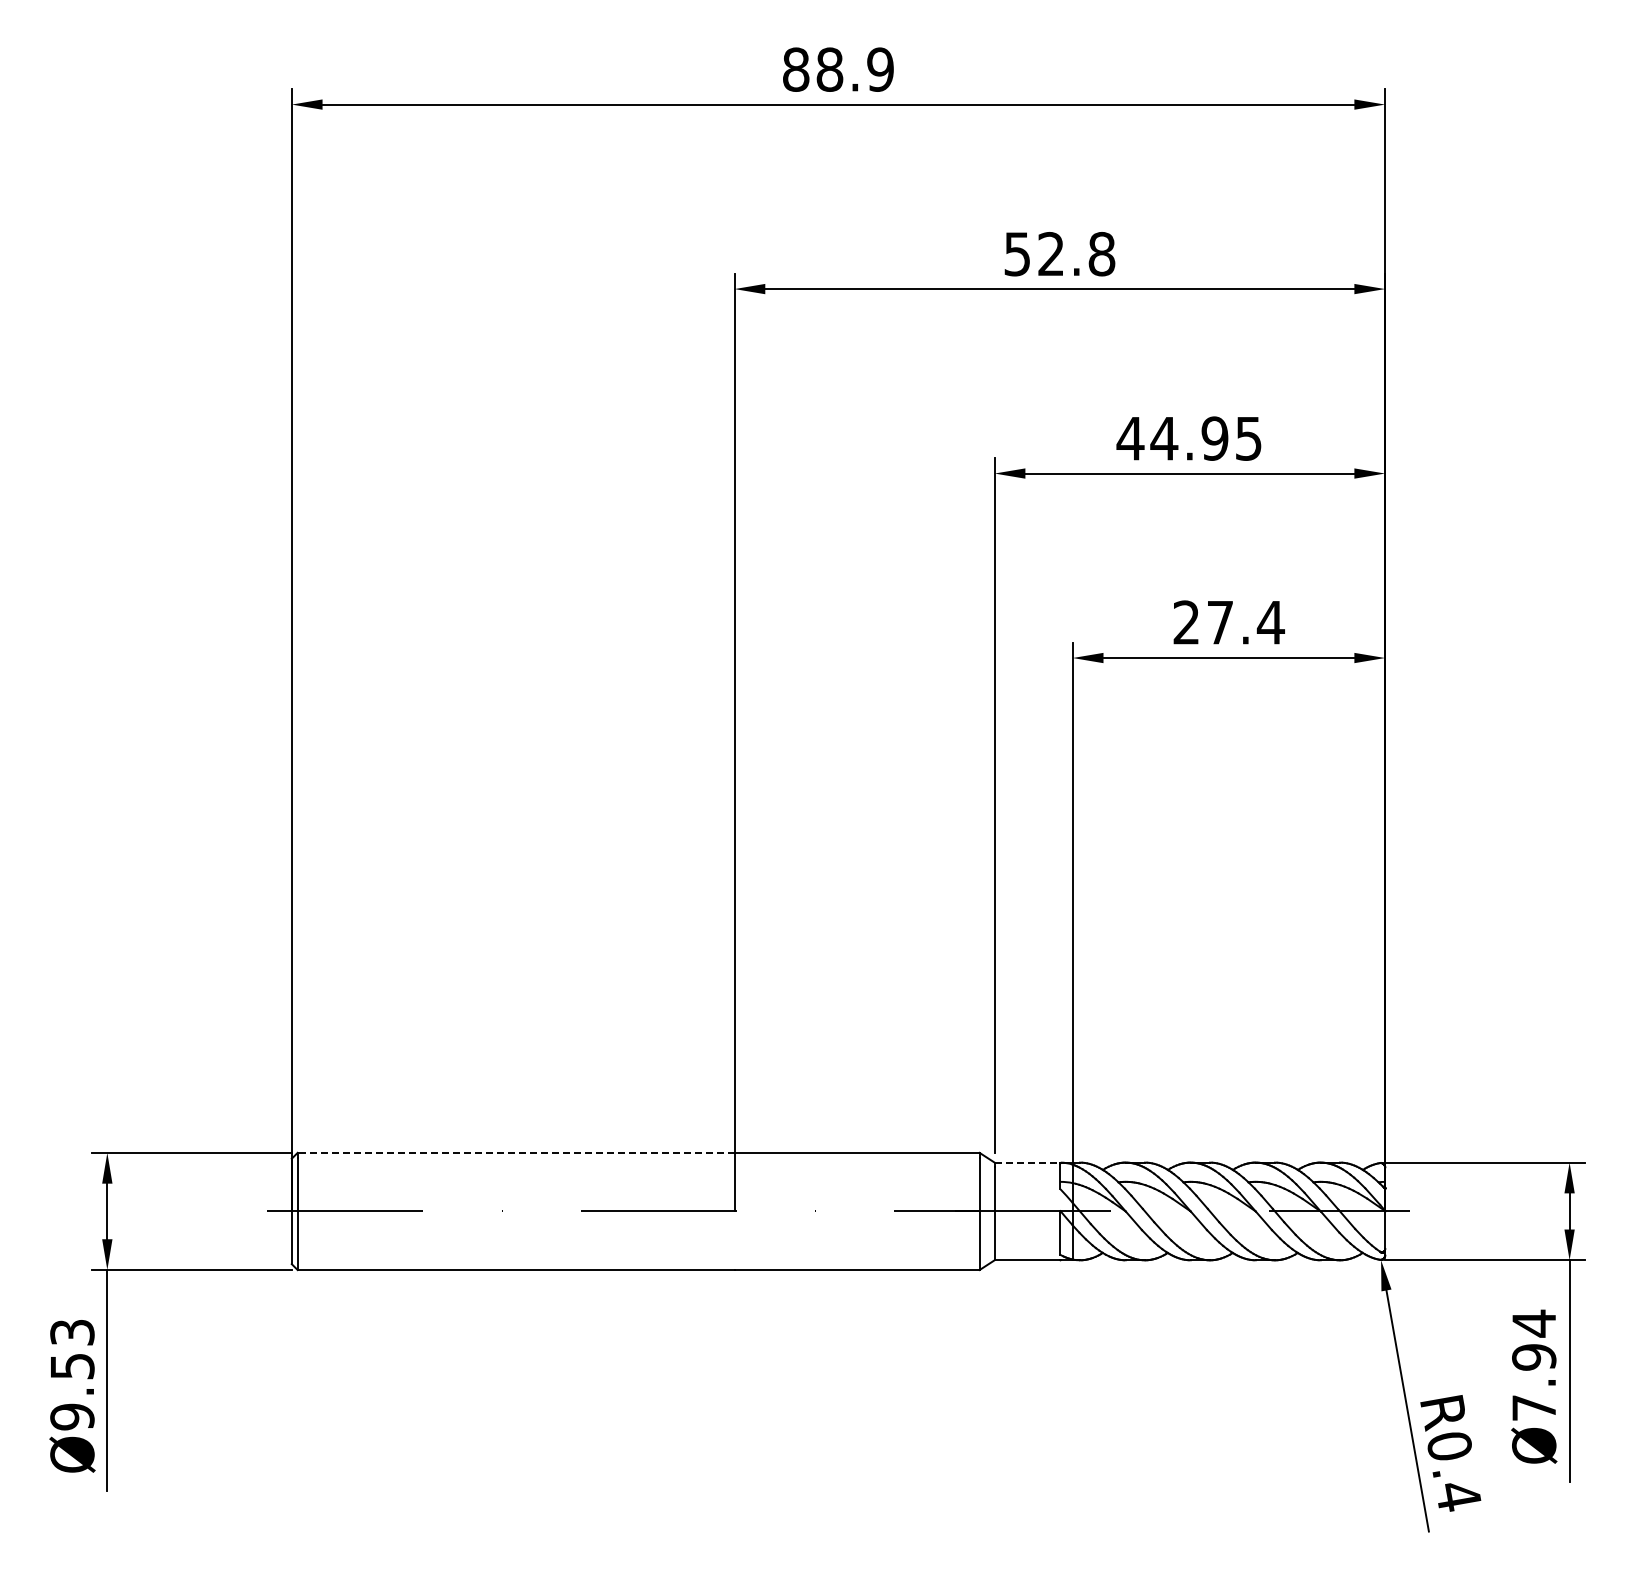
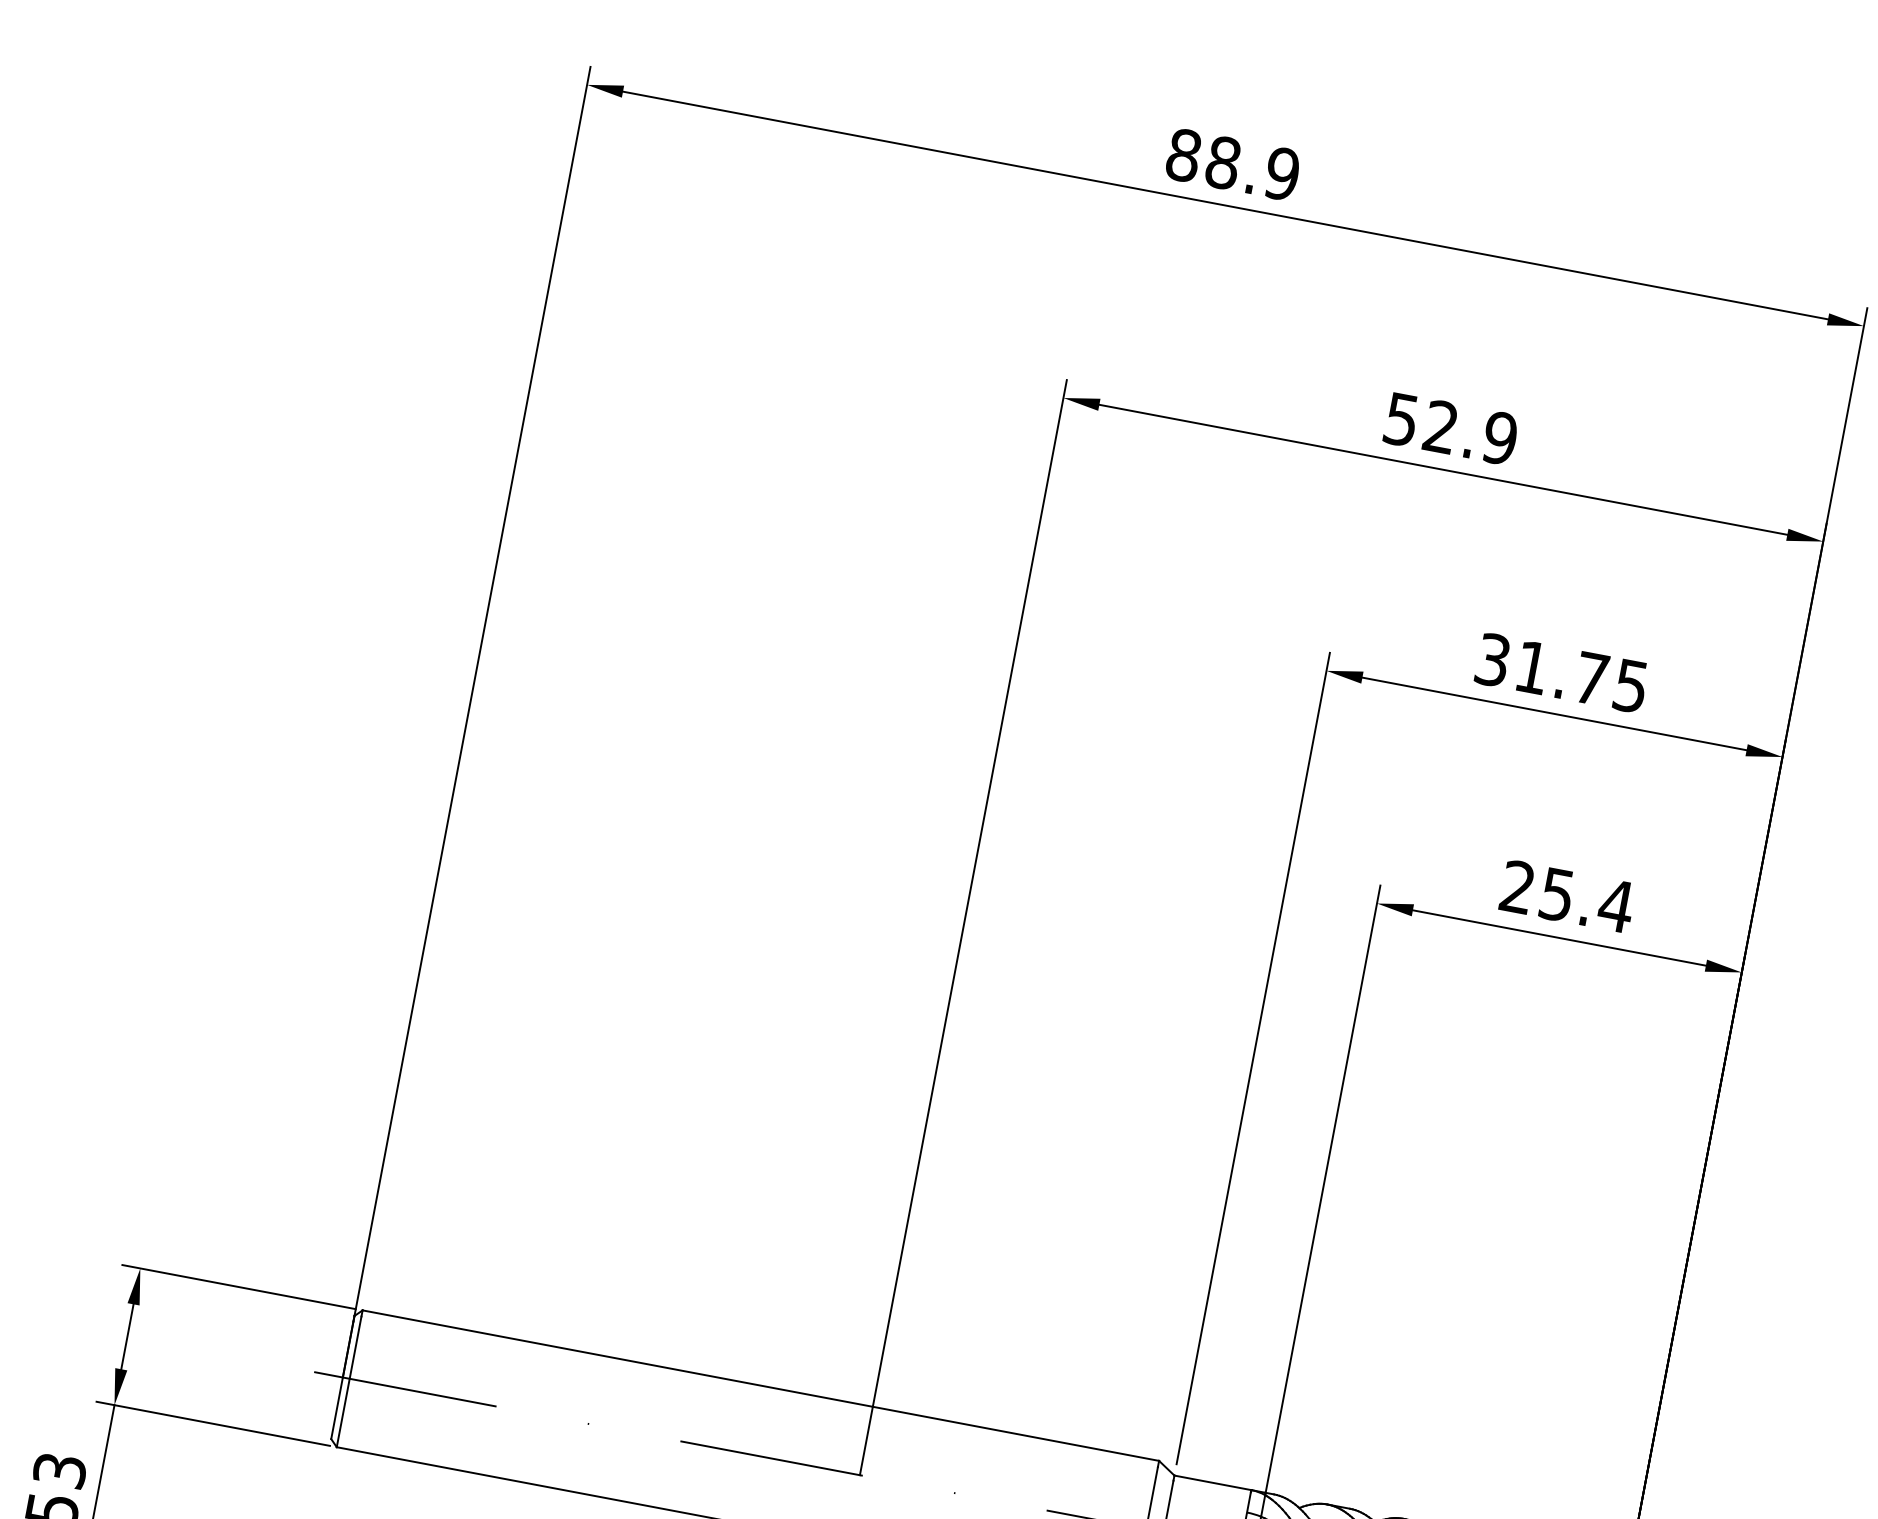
text: (1101, 254) -> (1499, 438), 52.8 -> 52.9
text: (1172, 438) -> (1541, 669), 44.95 -> 31.75
text: (1219, 622) -> (1556, 894), 27.4 -> 25.4
line: (515, 1152) -> (617, 1358), dashed -> solid
line: (1027, 1162) -> (1212, 1482), dashed -> solid

